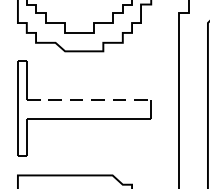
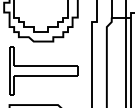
line: (88, 100) -> (45, 66), dashed -> solid

